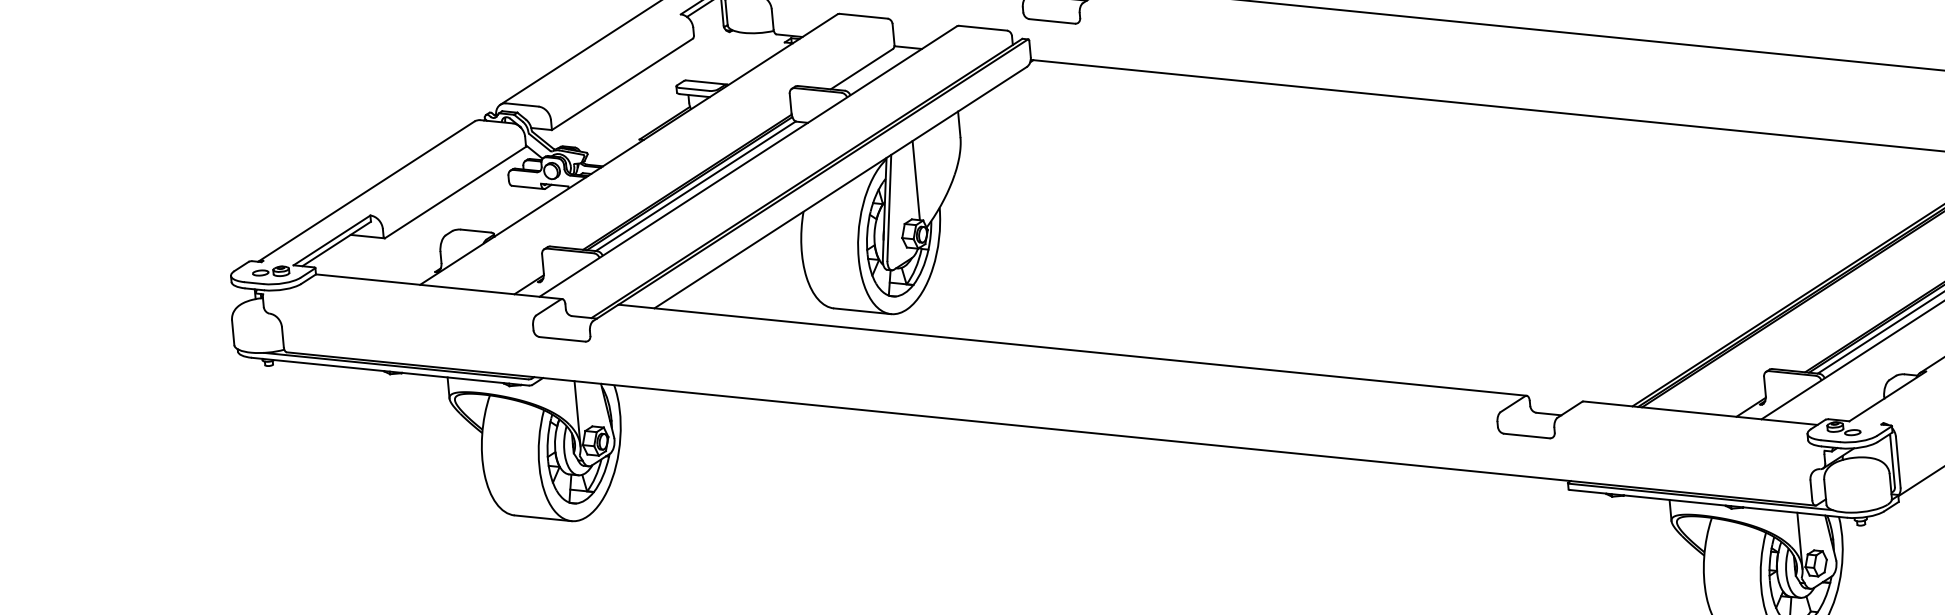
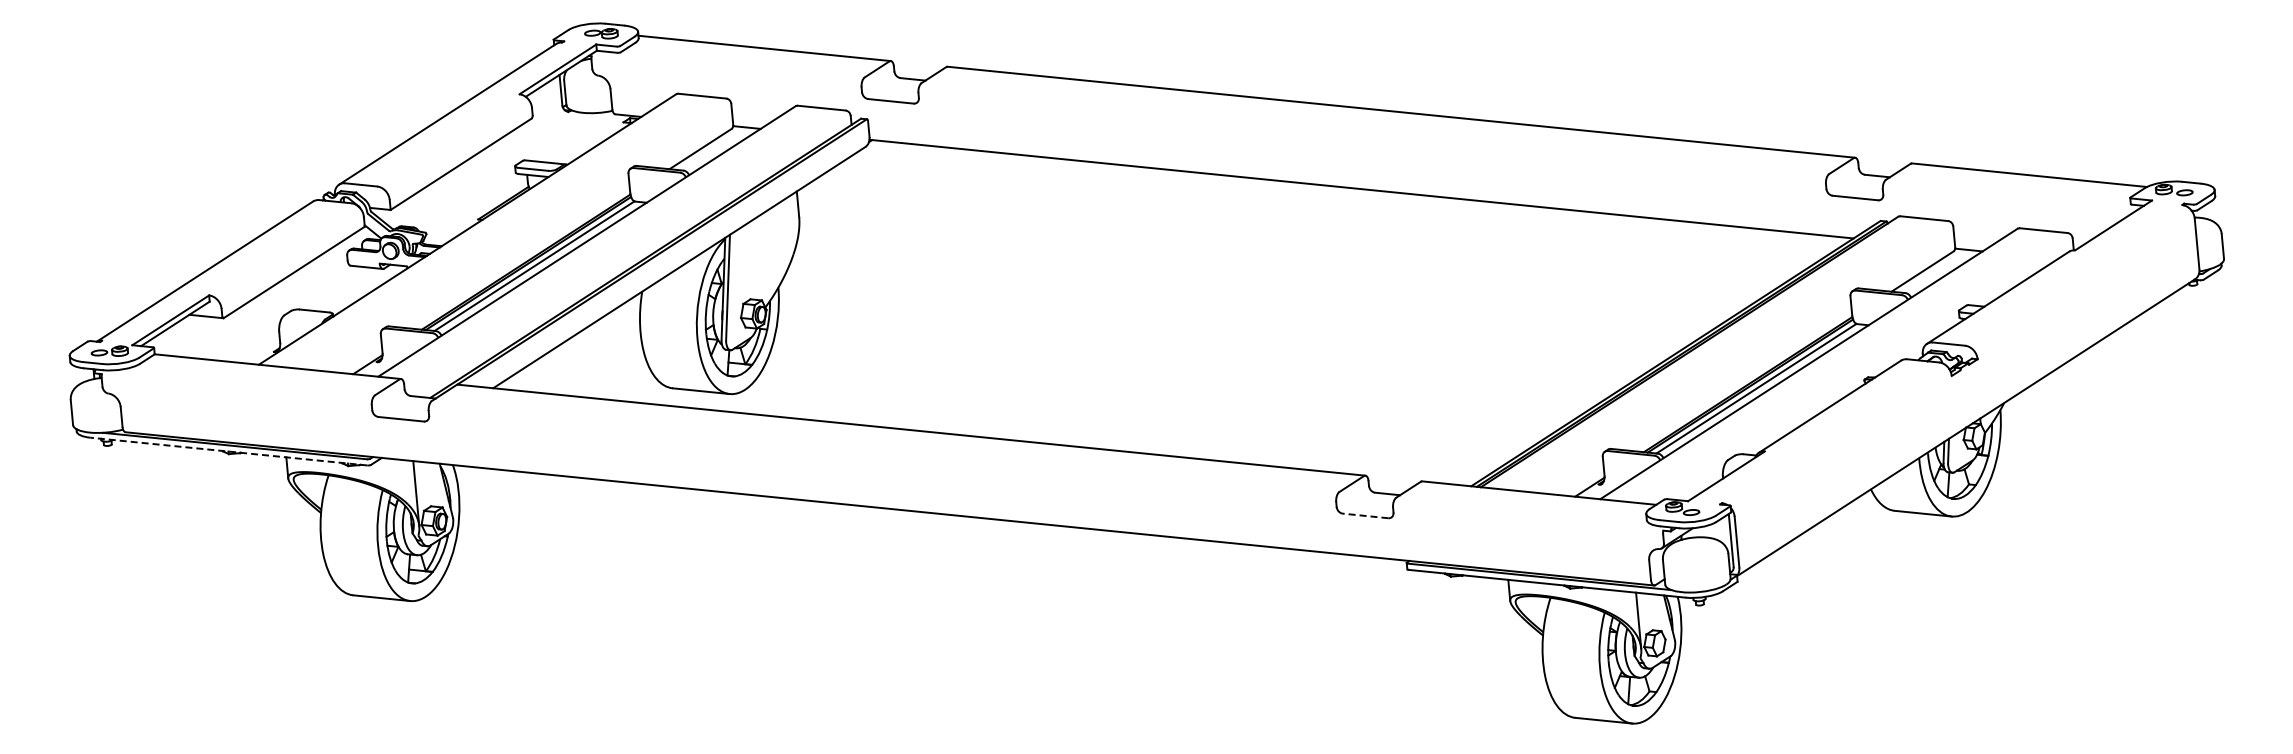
line: (915, 180) -> (754, 260), removed
line: (389, 371) -> (228, 451), solid -> dashed
line: (1526, 435) -> (1365, 515), solid -> dashed

